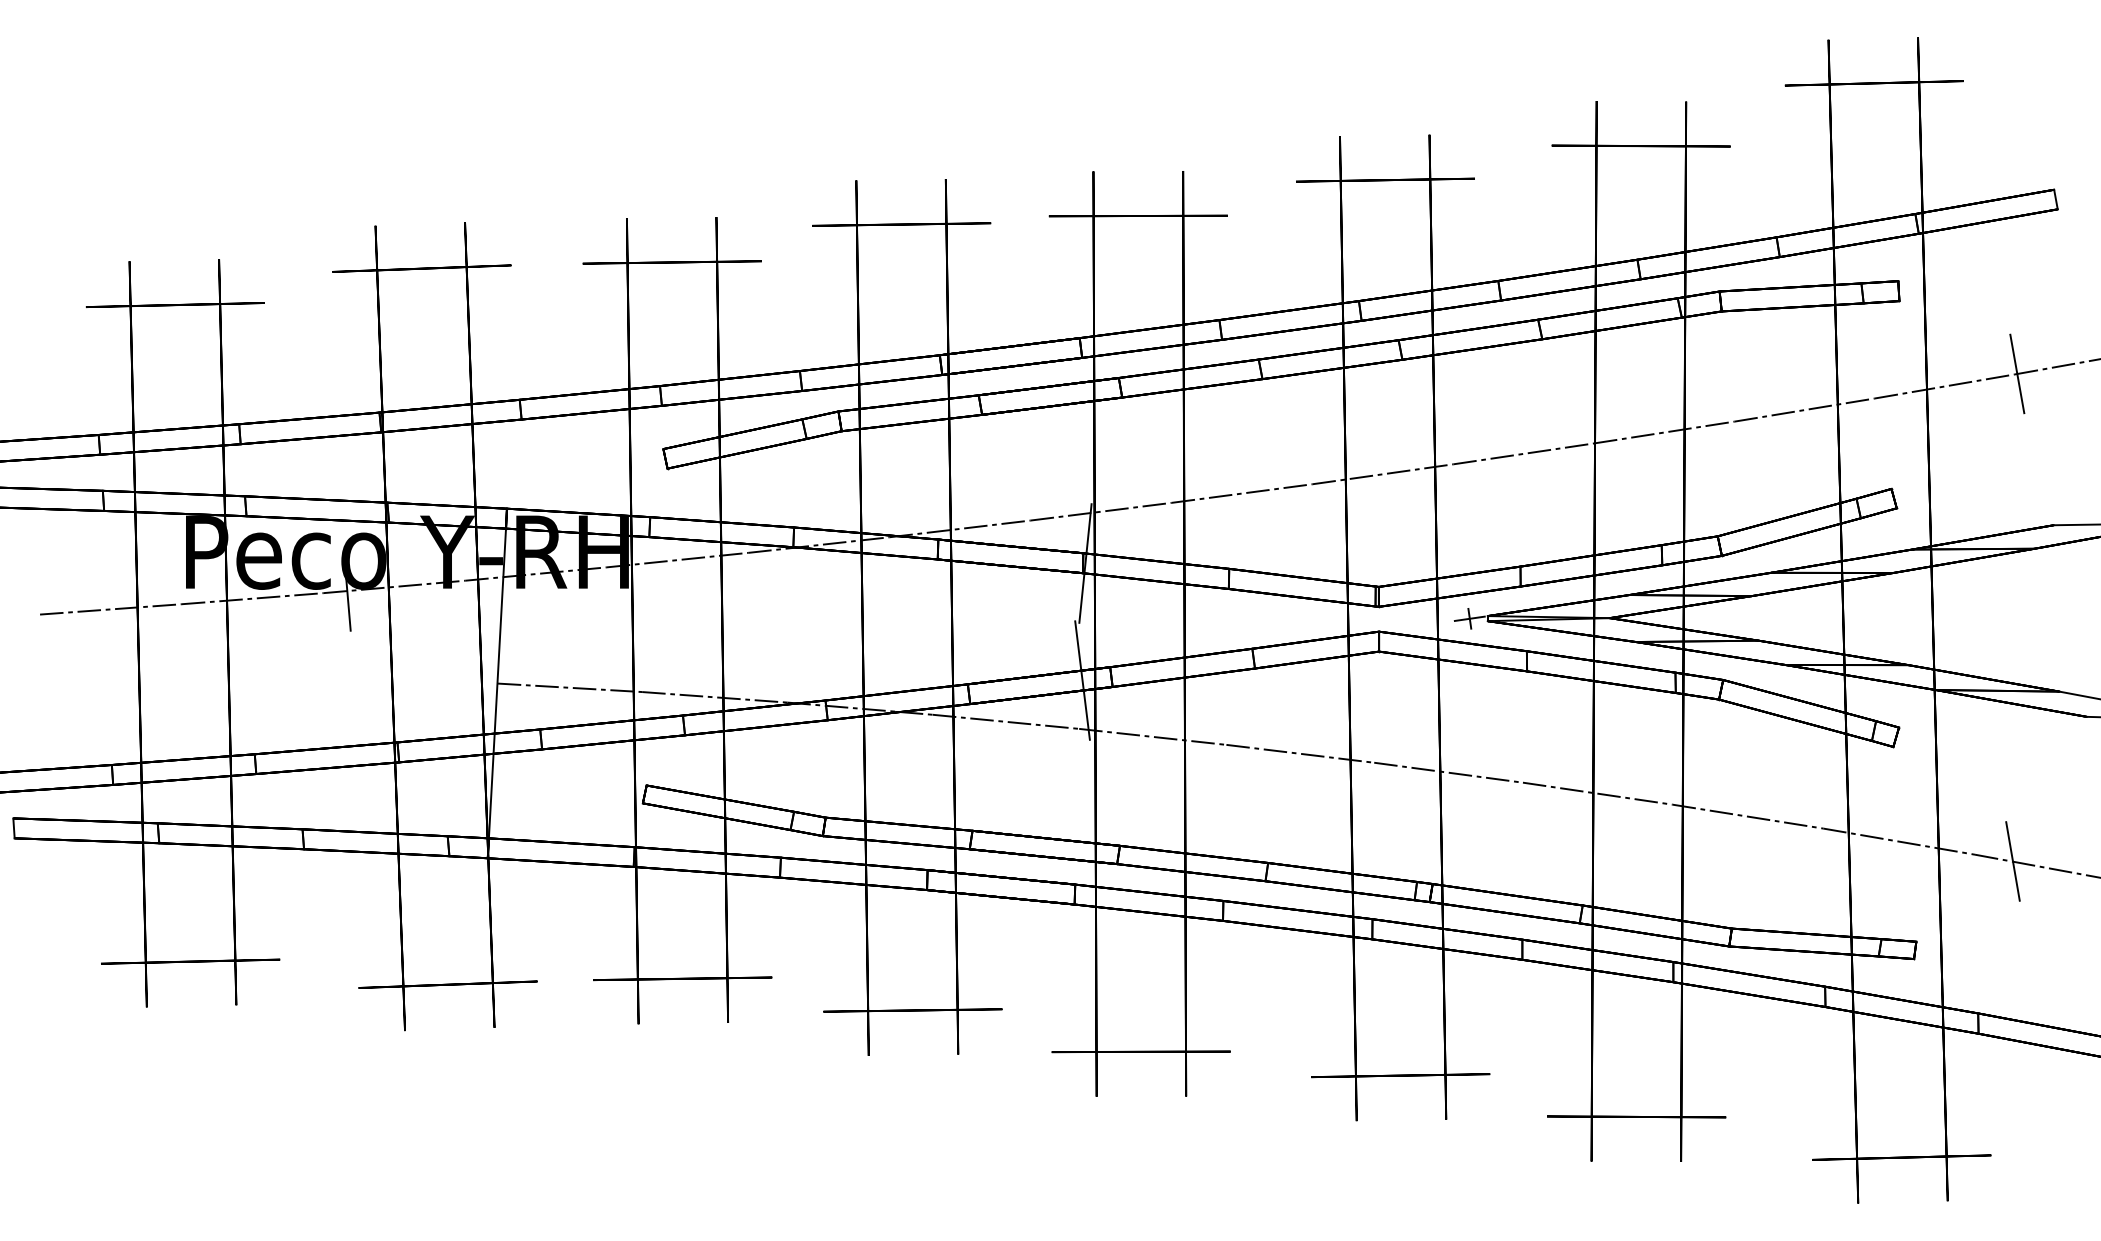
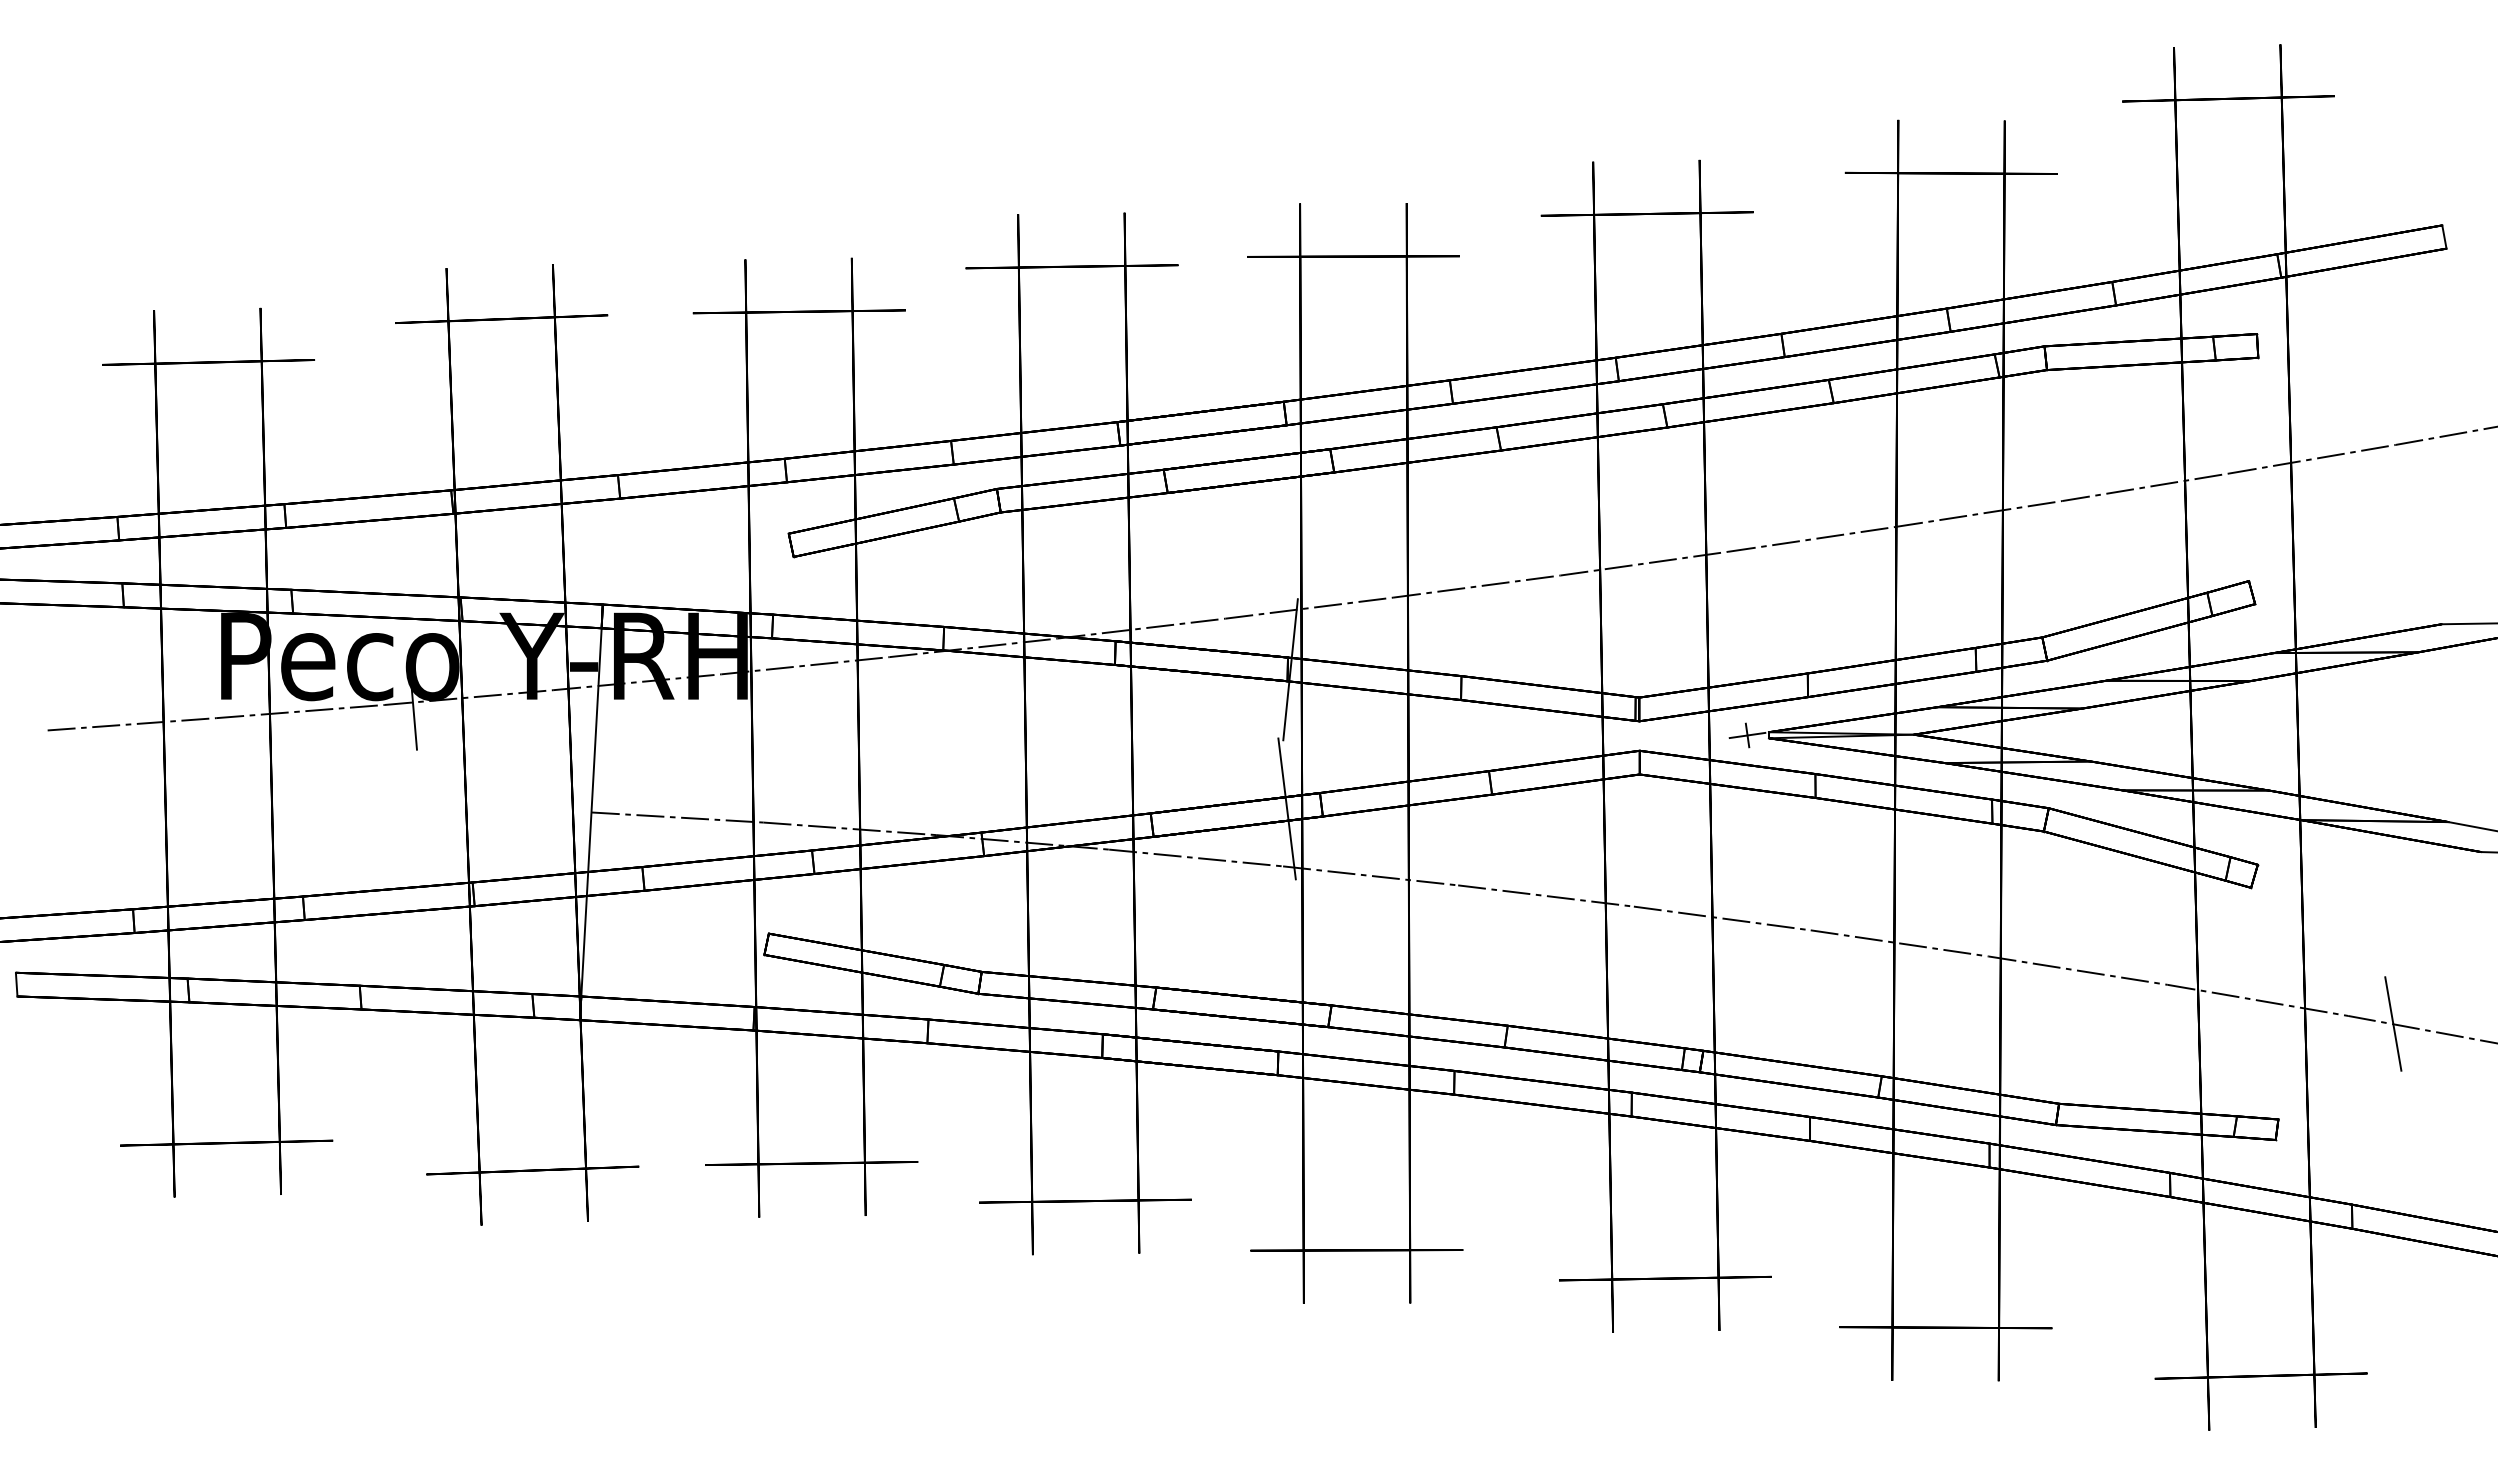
line: (2017, 374) -> (2398, 444), removed

